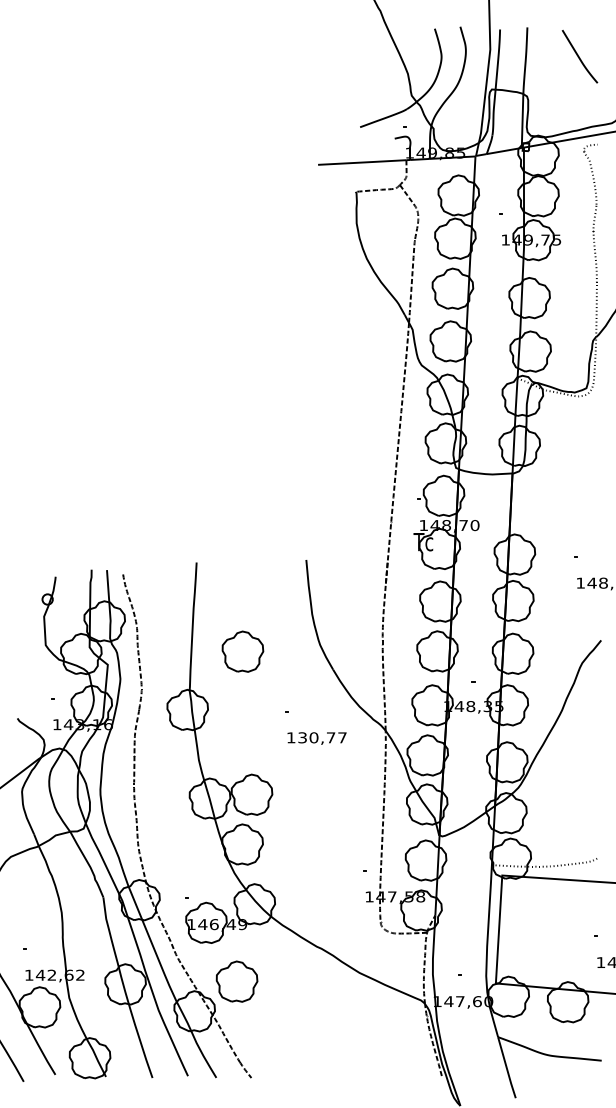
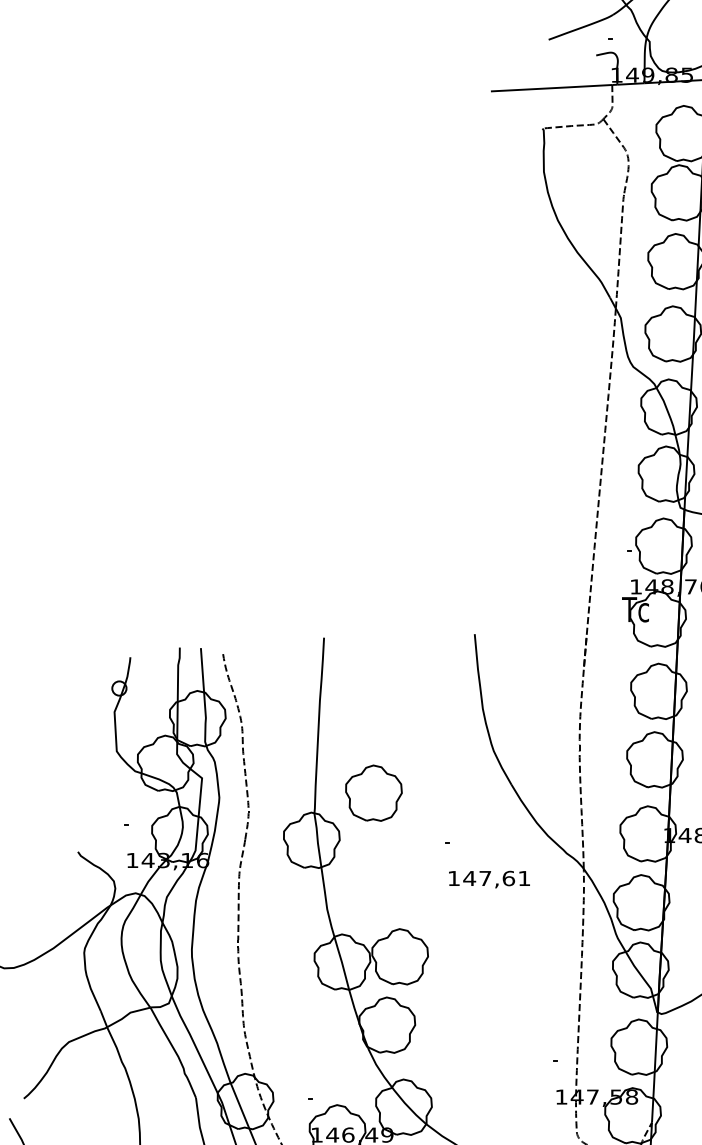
part: (242, 651) -> (373, 792), moved
text: (321, 737) -> (495, 878), 130,77 -> 147,61

